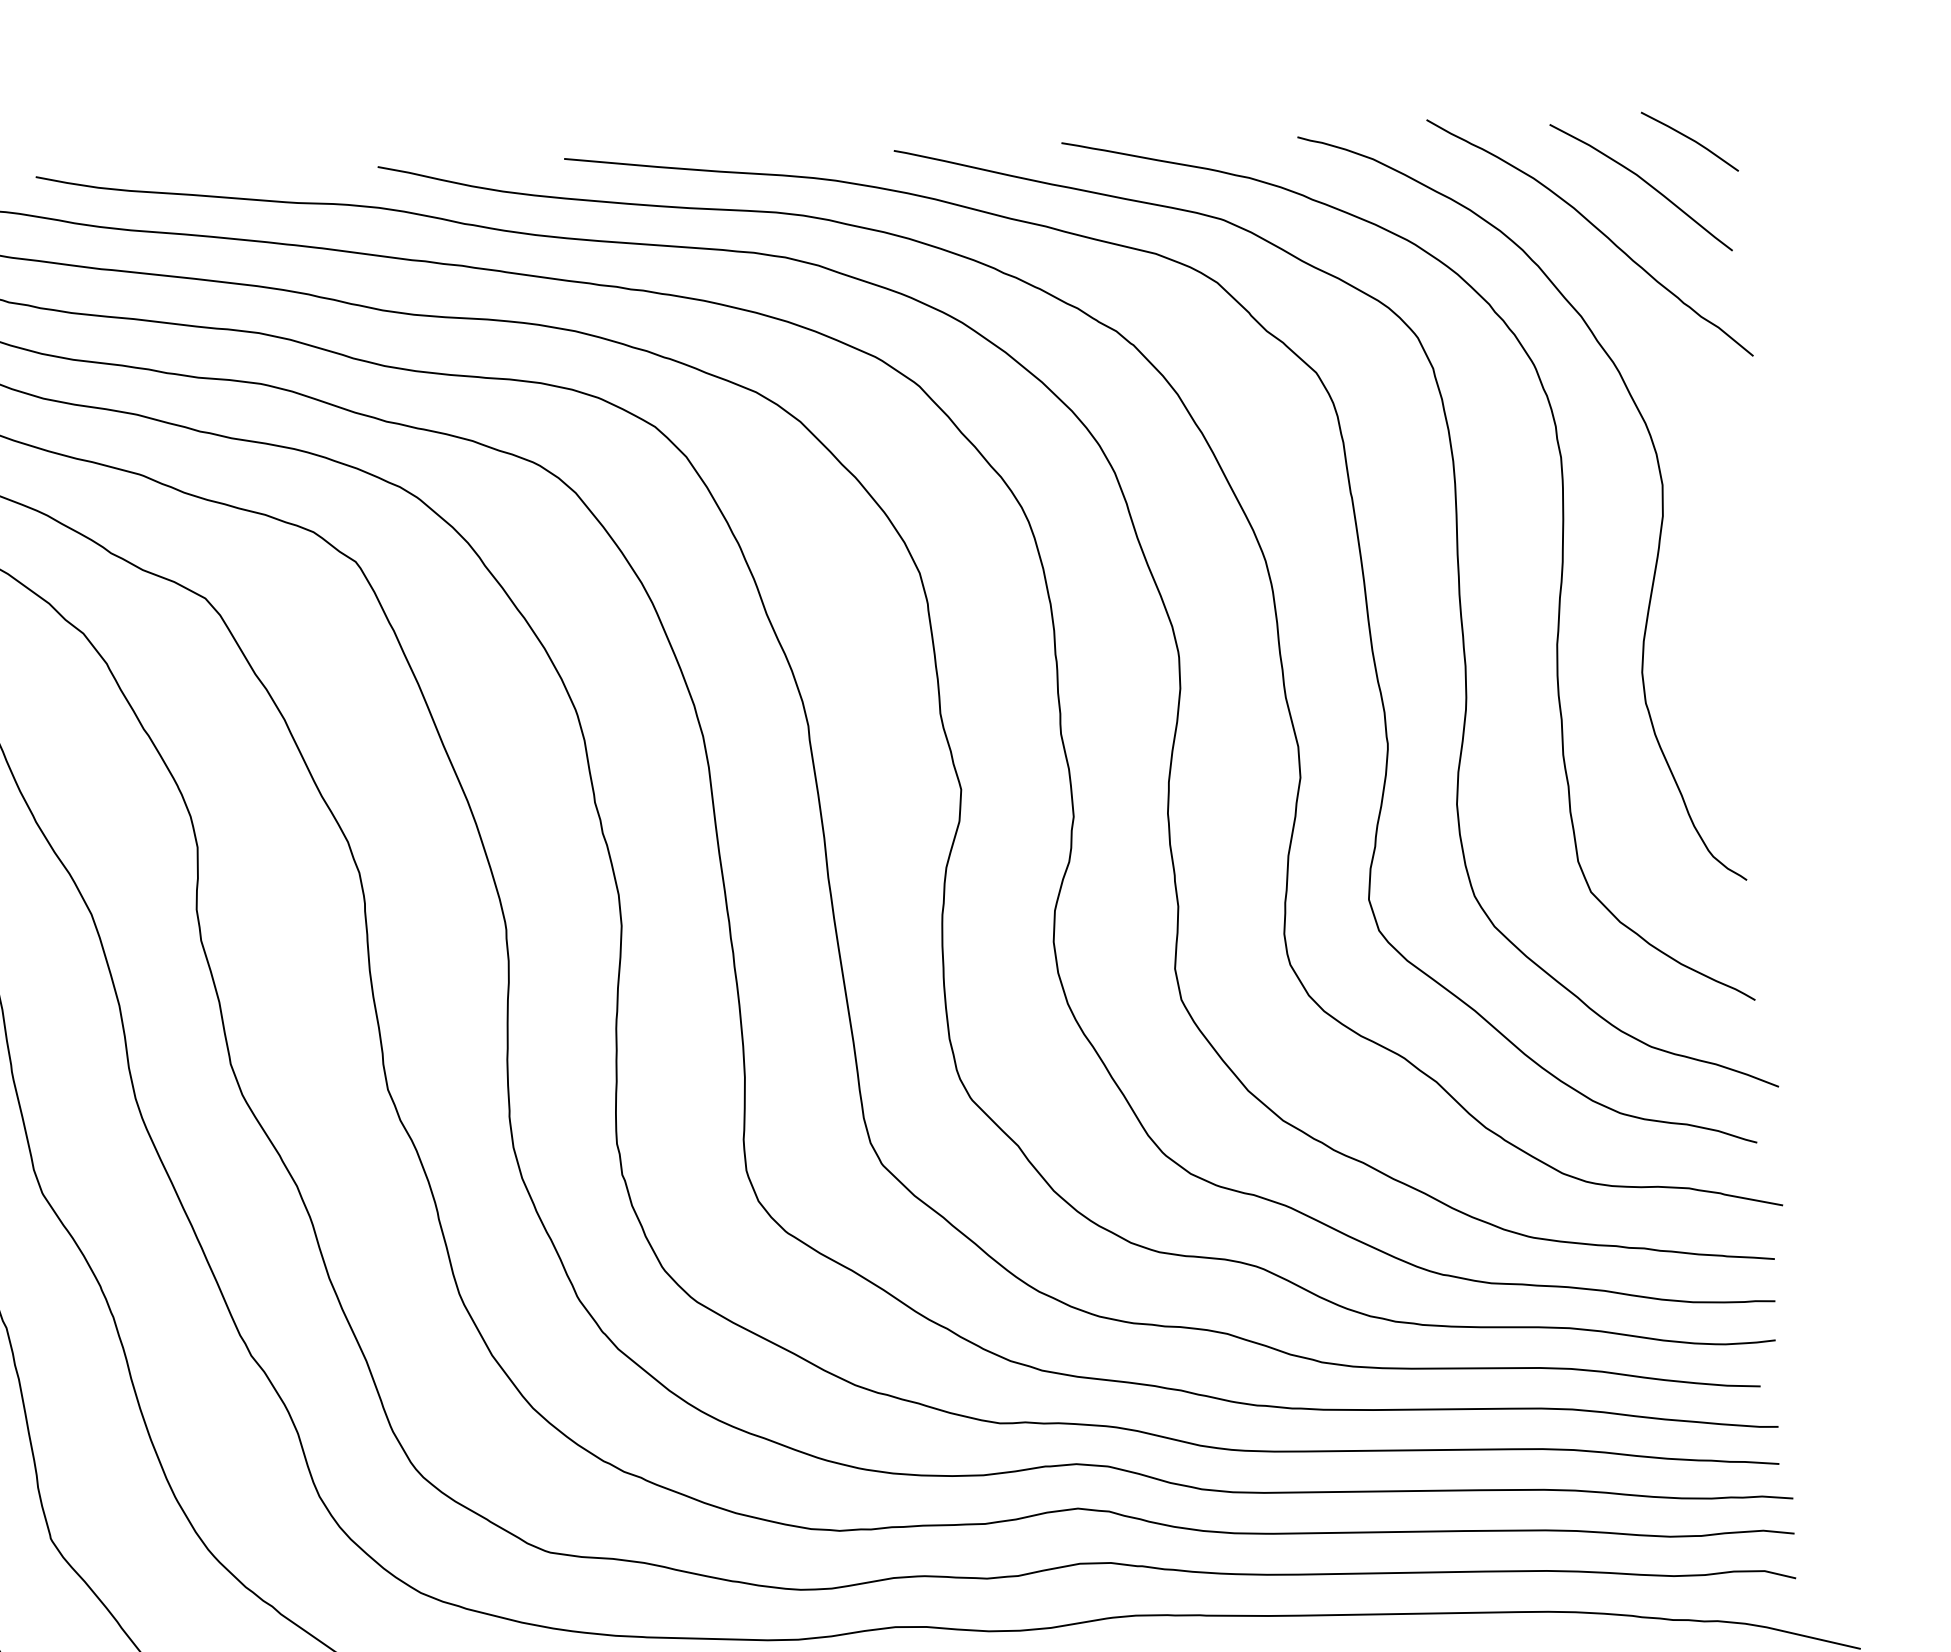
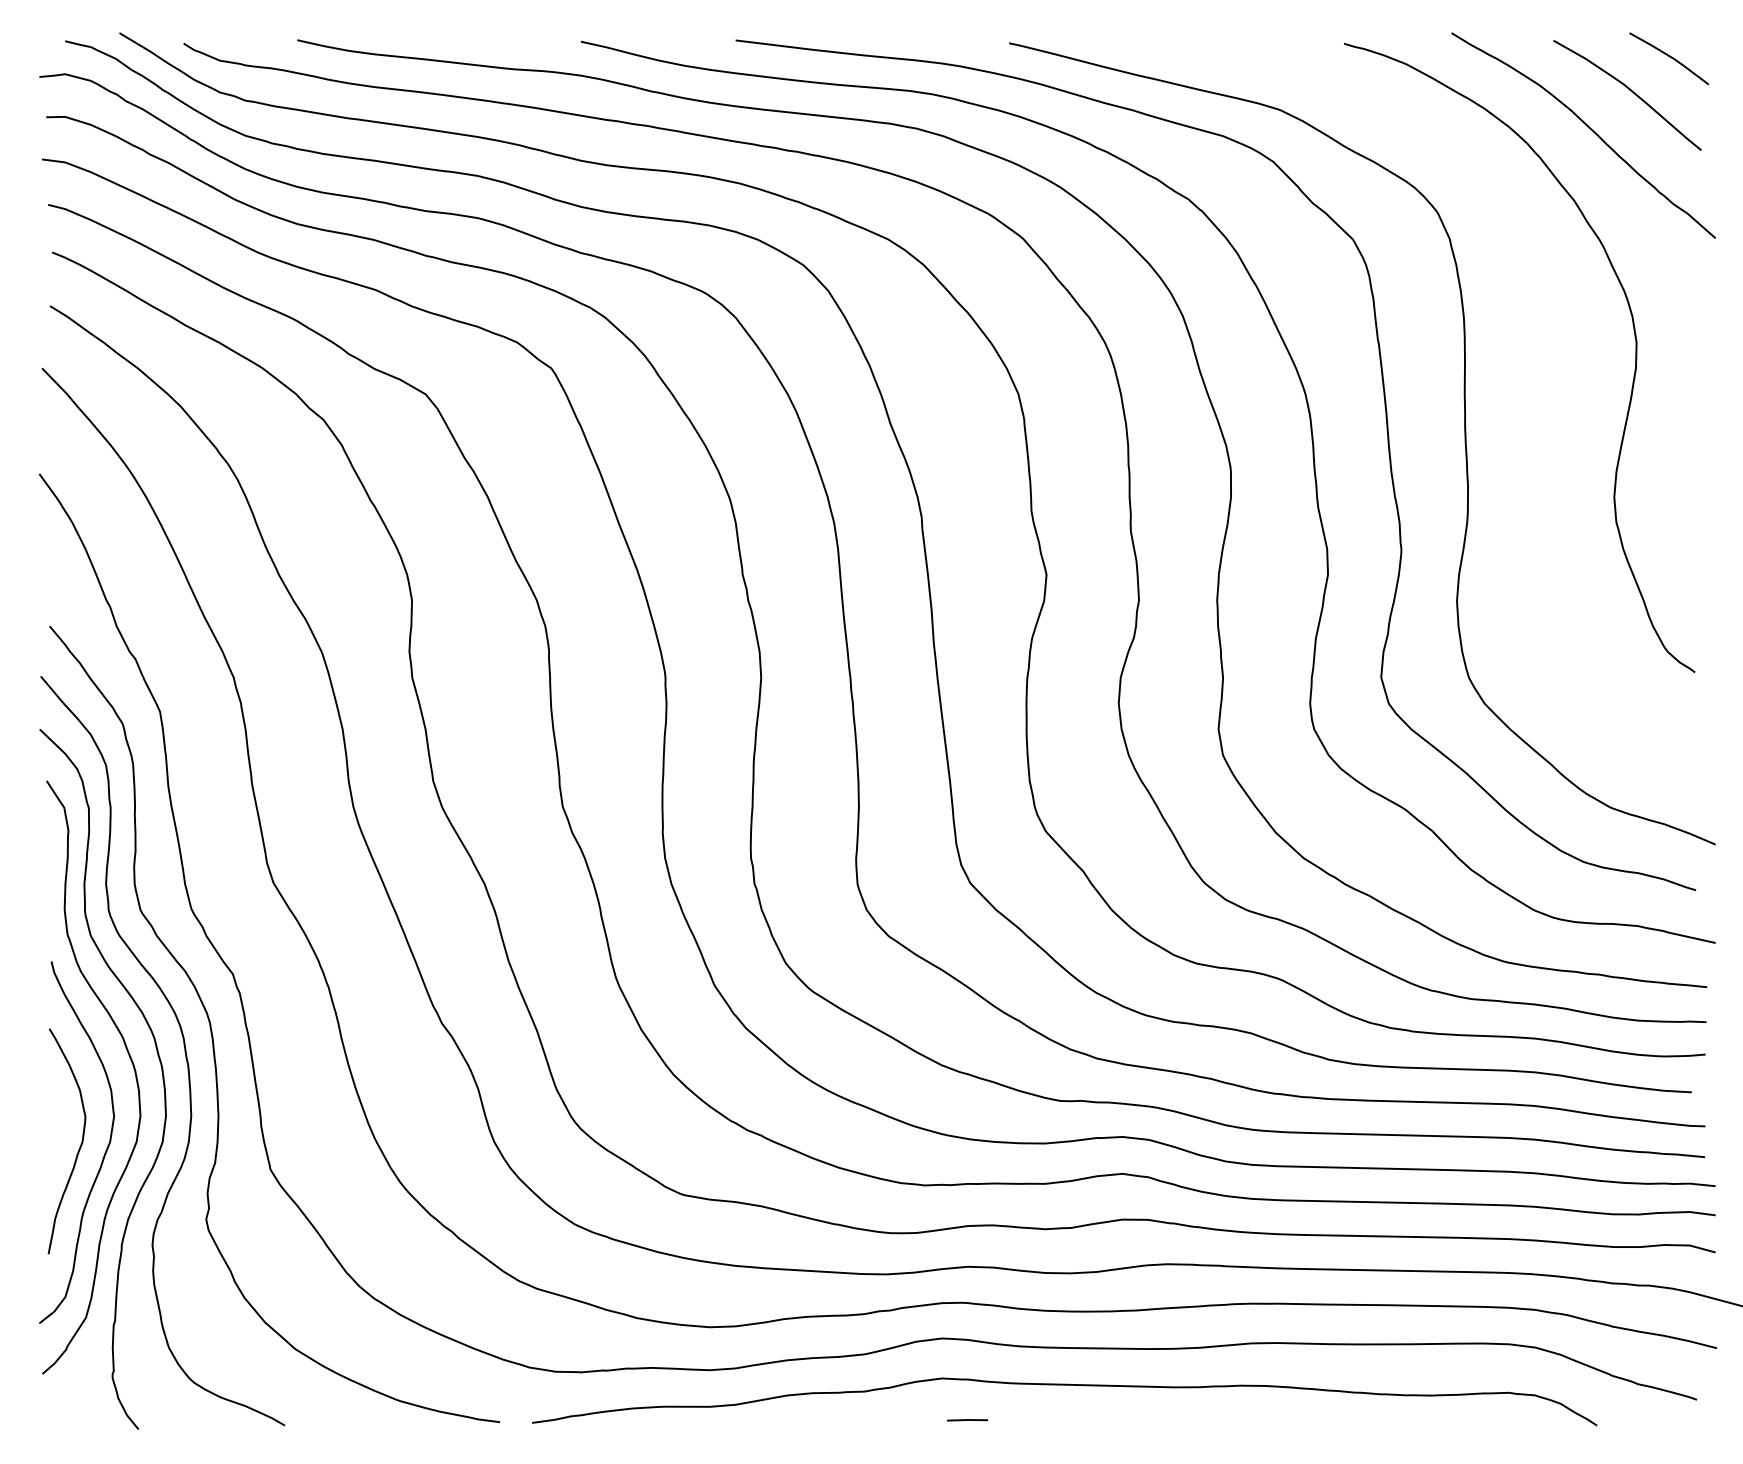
curve: (1559, 585) -> (1548, 422), removed

